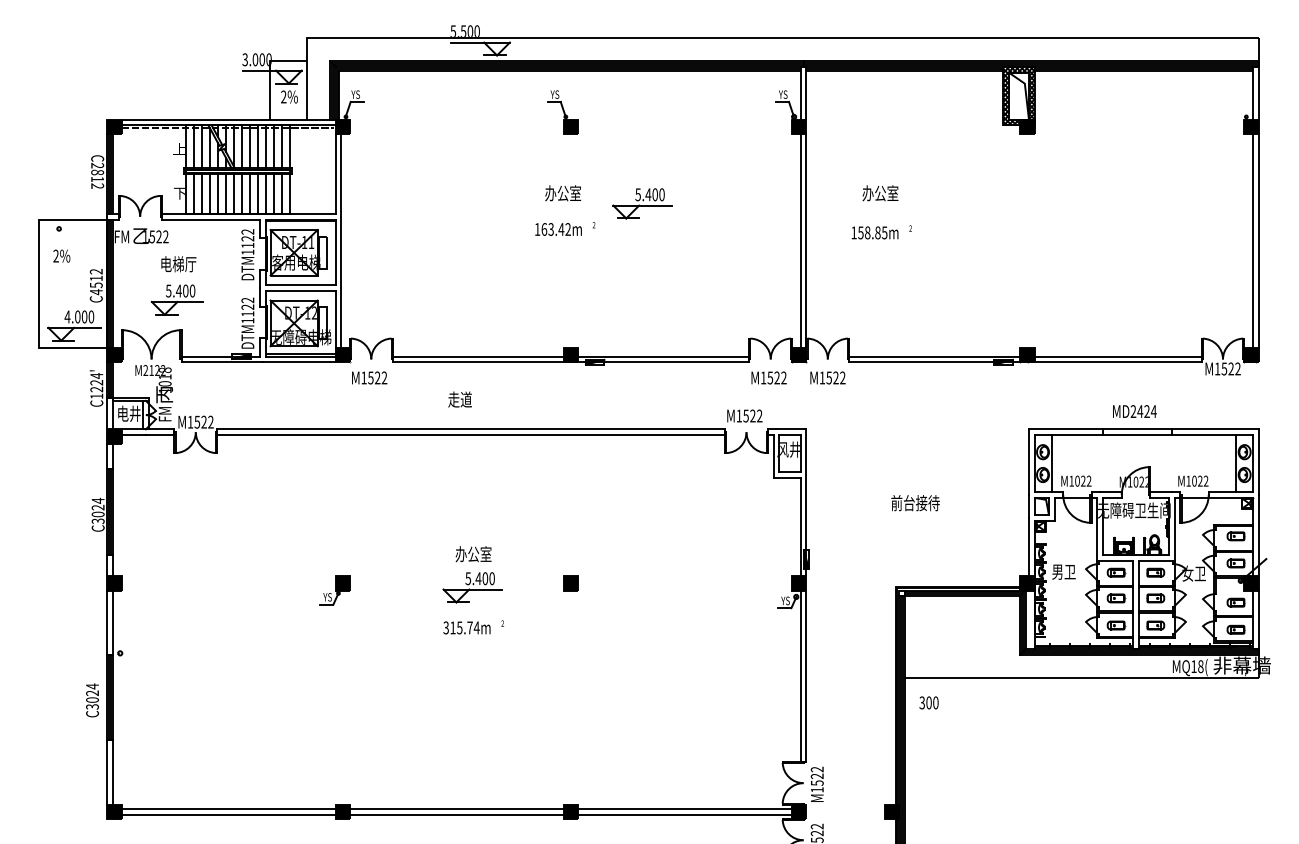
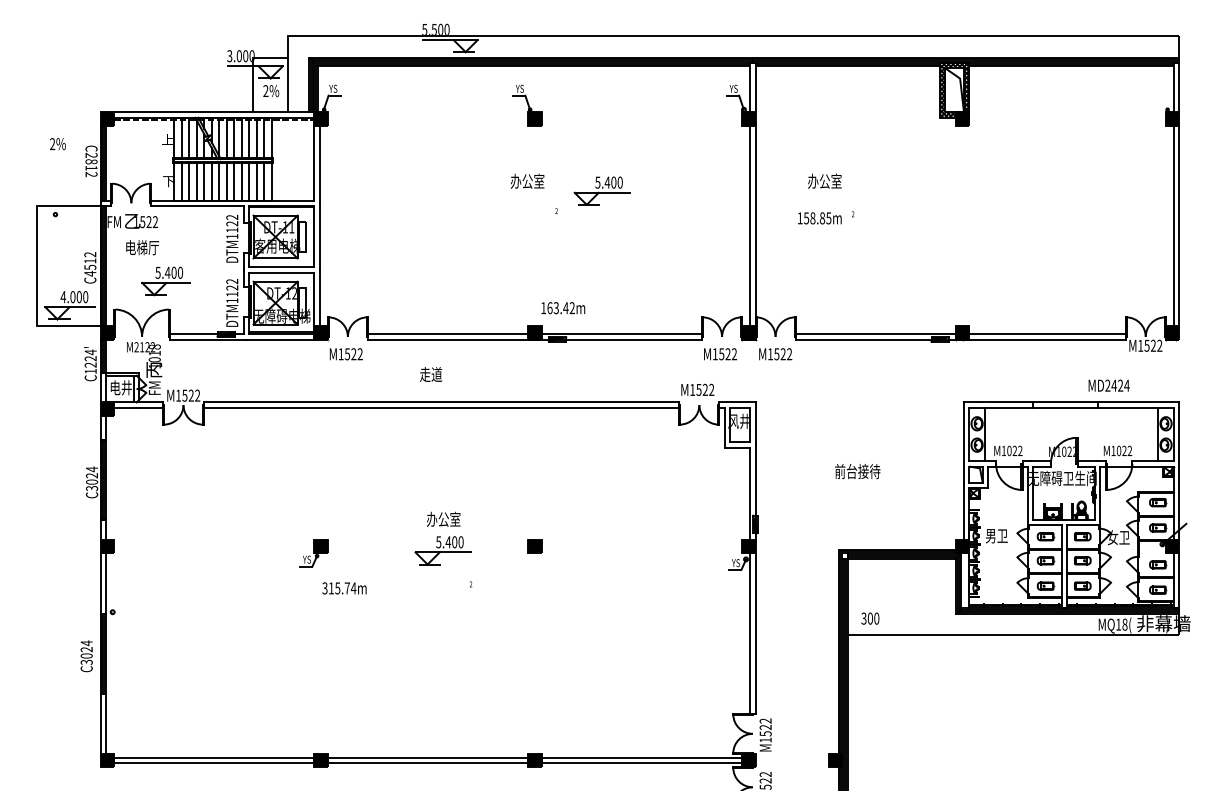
text: (558, 229) -> (563, 308), moved
text: (61, 256) -> (57, 144), moved
text: (178, 264) -> (142, 247), moved
text: (1134, 411) -> (1108, 385), moved
text: (466, 628) -> (344, 588), moved
text: (929, 702) -> (870, 618), moved

